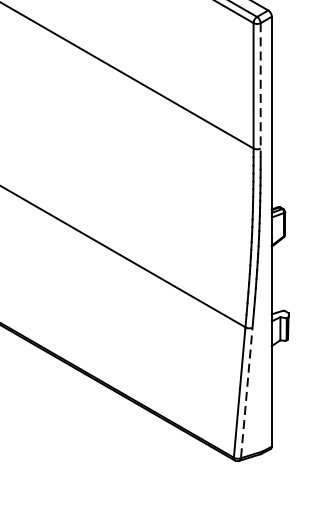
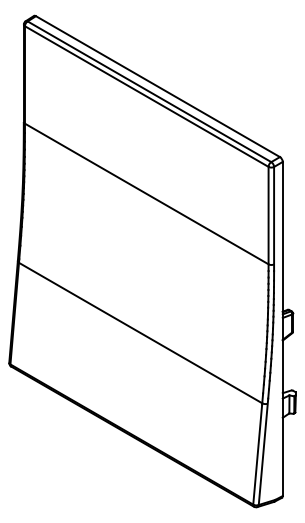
line: (261, 90) -> (274, 219), dashed -> solid
line: (247, 390) -> (263, 452), dashed -> solid

